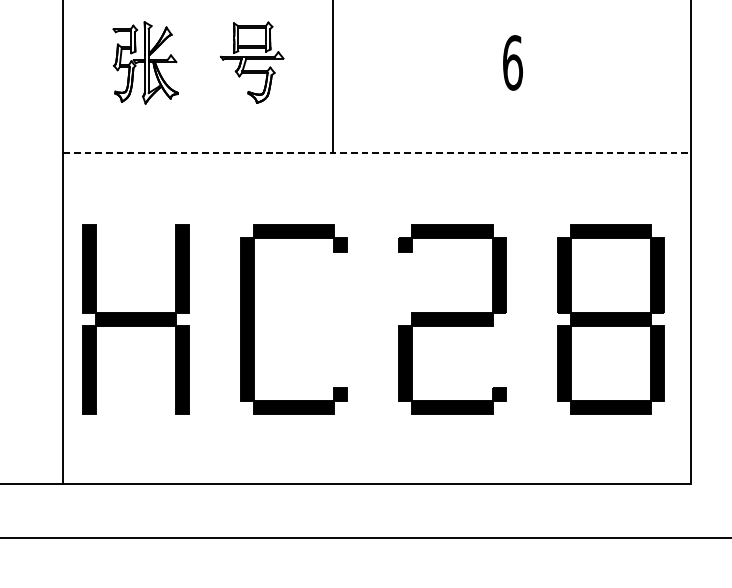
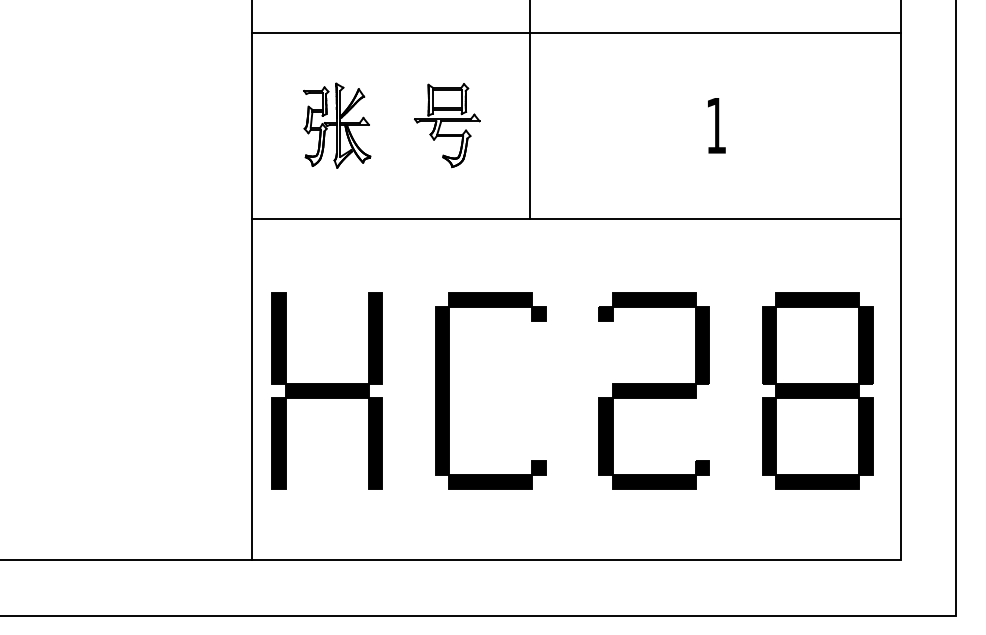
text: (512, 62) -> (716, 125), 6 -> 1
line: (378, 152) -> (577, 218), dashed -> solid

